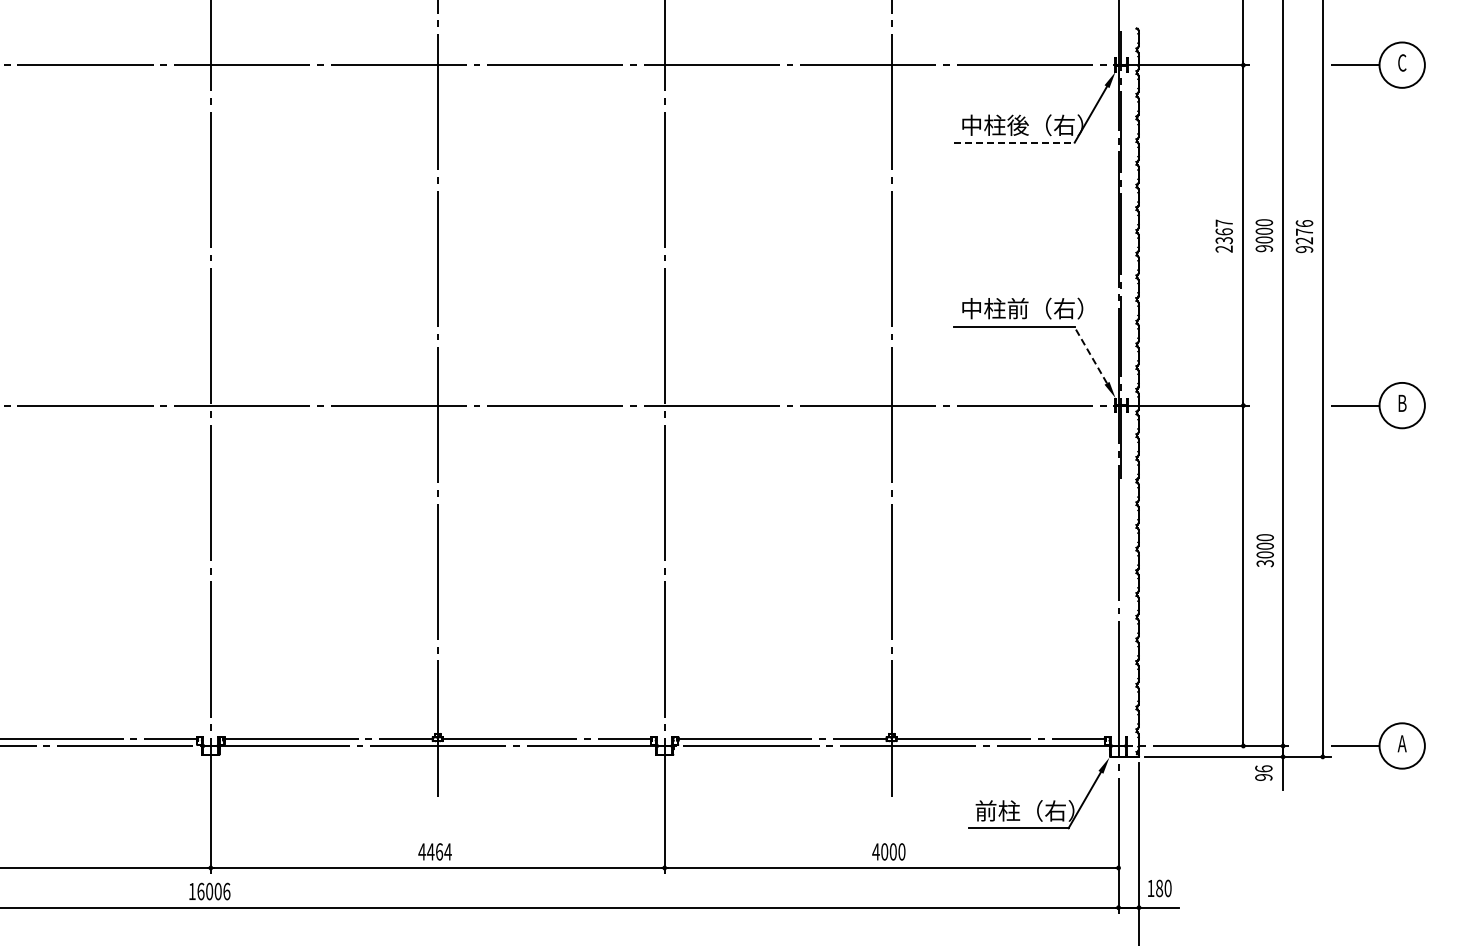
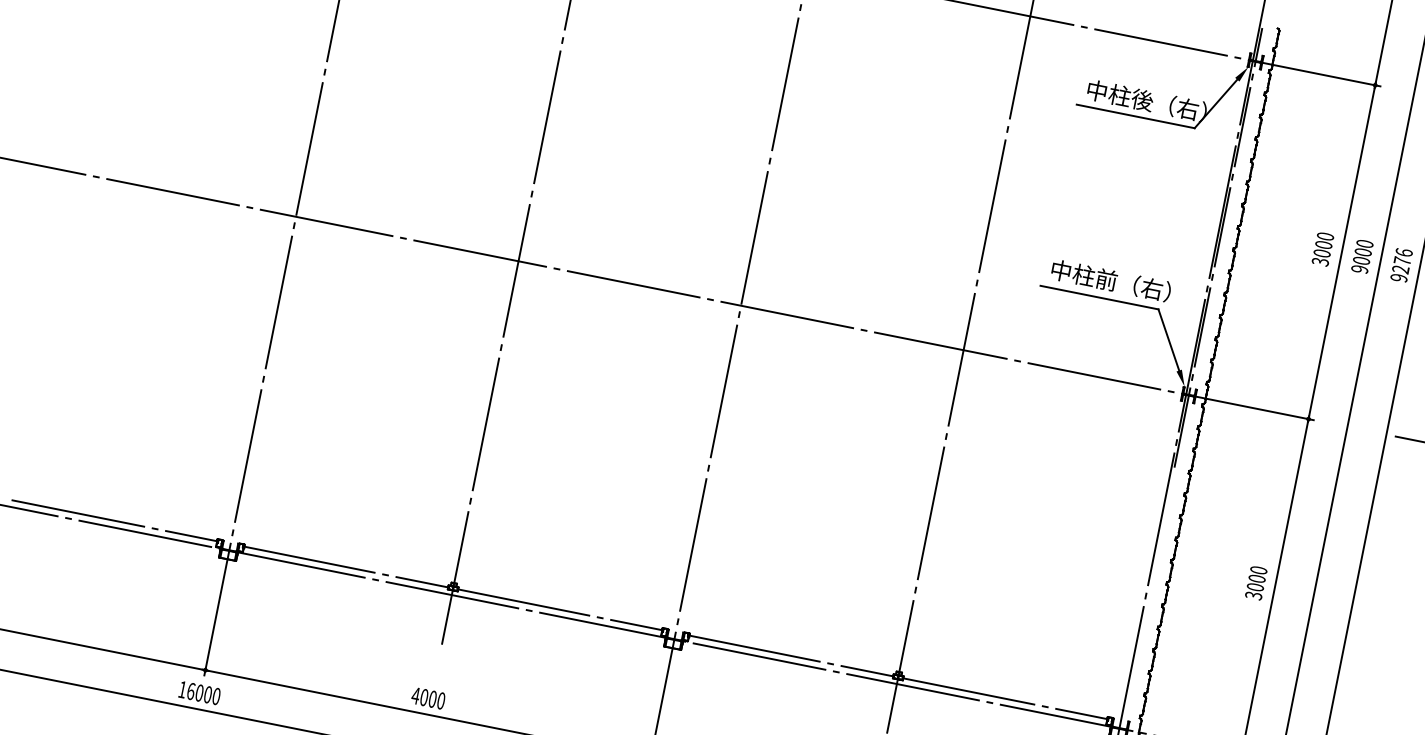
line: (1015, 142) -> (1136, 116), dashed -> solid
text: (1223, 235) -> (1322, 248), 2367 -> 3000
line: (1090, 354) -> (1168, 339), dashed -> solid
text: (1264, 550) -> (1255, 582), moved
text: (438, 851) -> (431, 698), 4464 -> 4000
text: (226, 891) -> (216, 696), 16006 -> 16000

